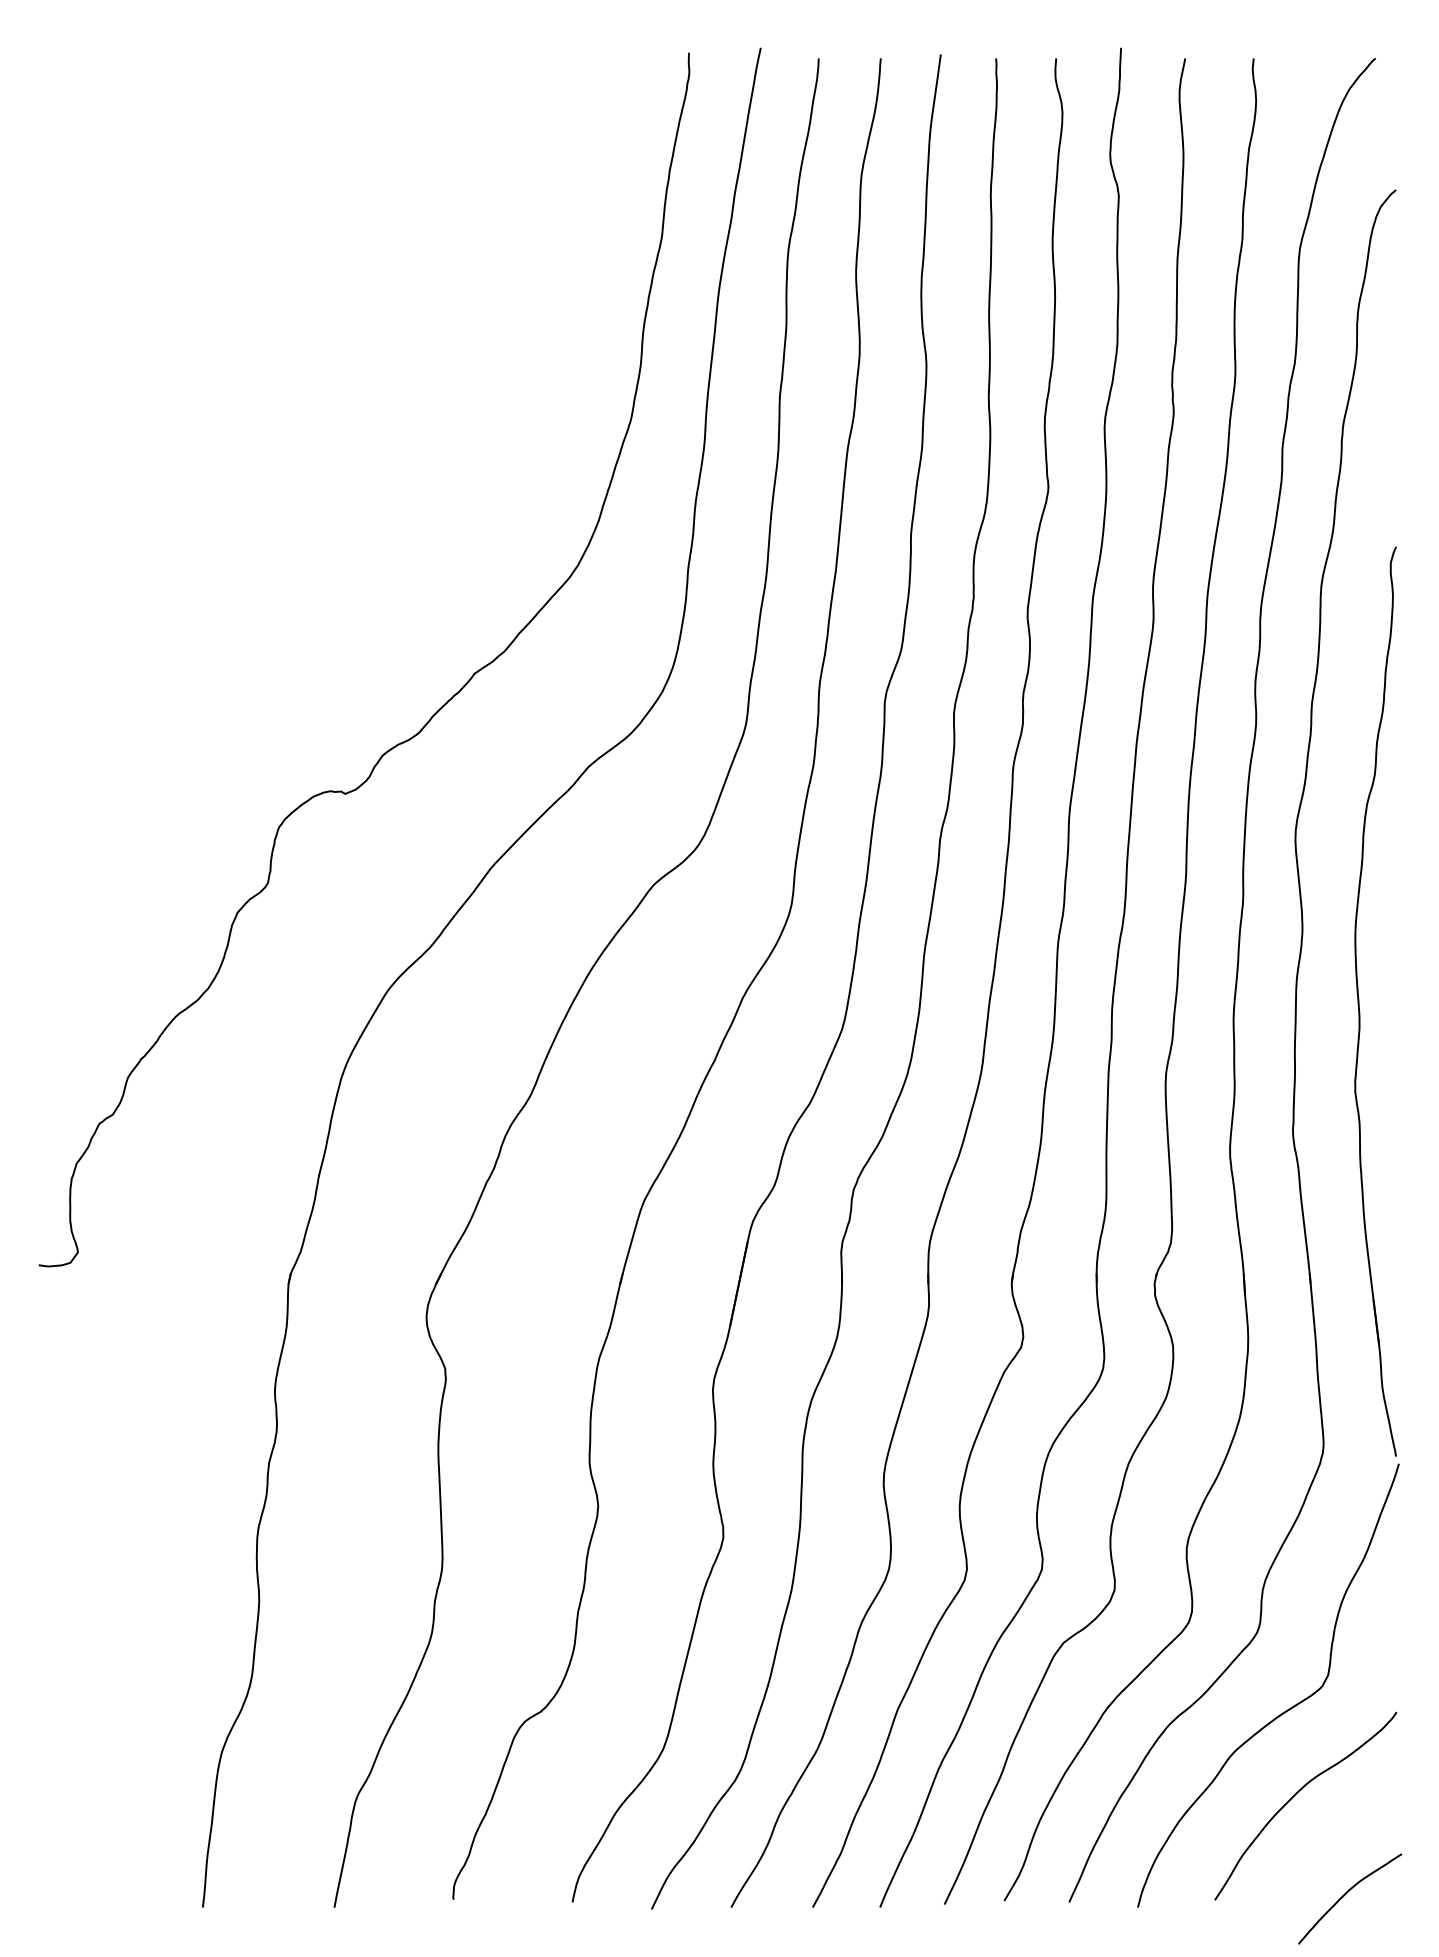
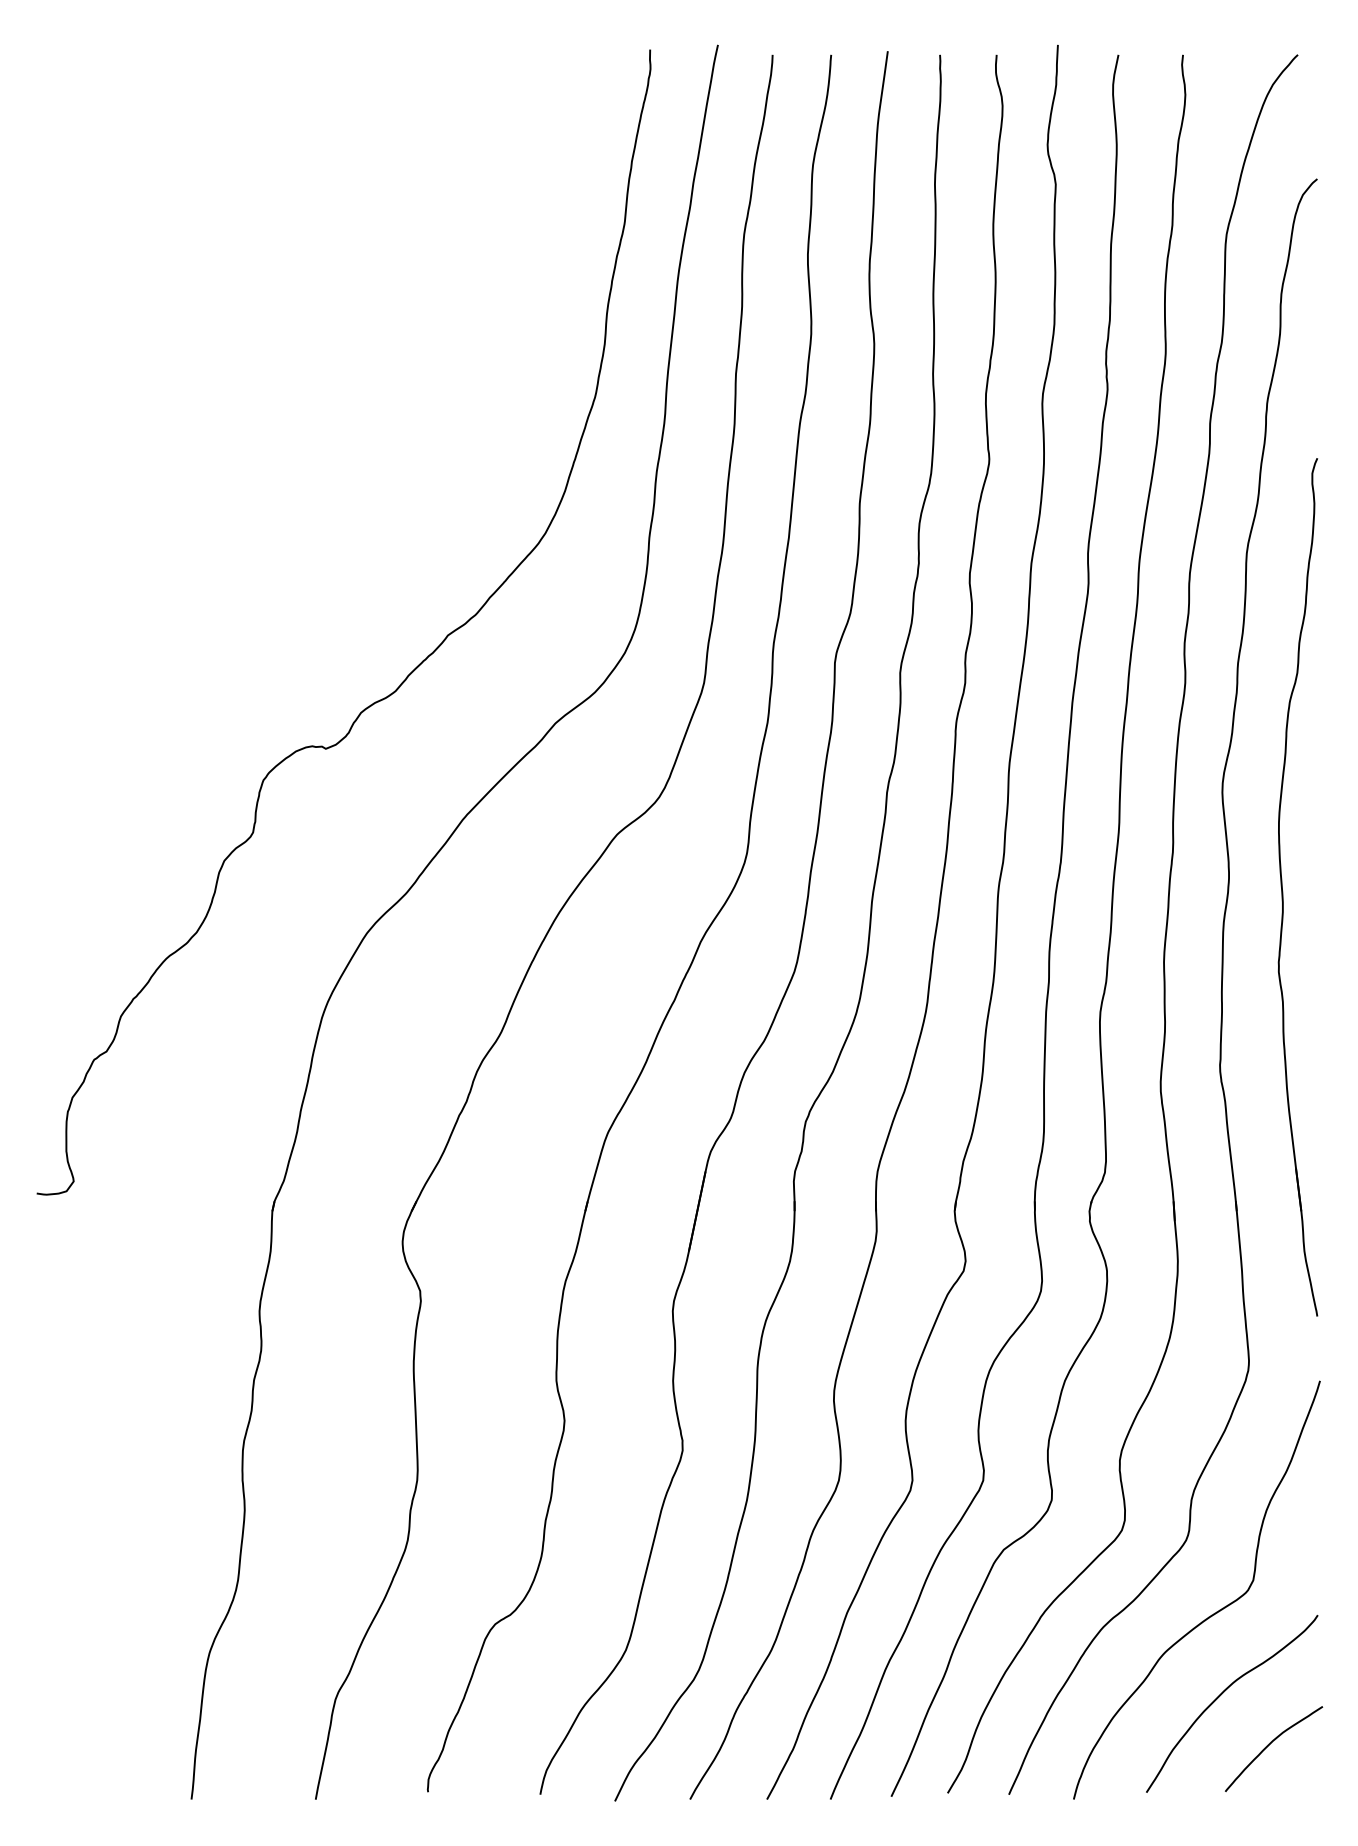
part: (1359, 1001) -> (1282, 887), moved
curve: (1346, 1894) -> (1270, 1744), moved

